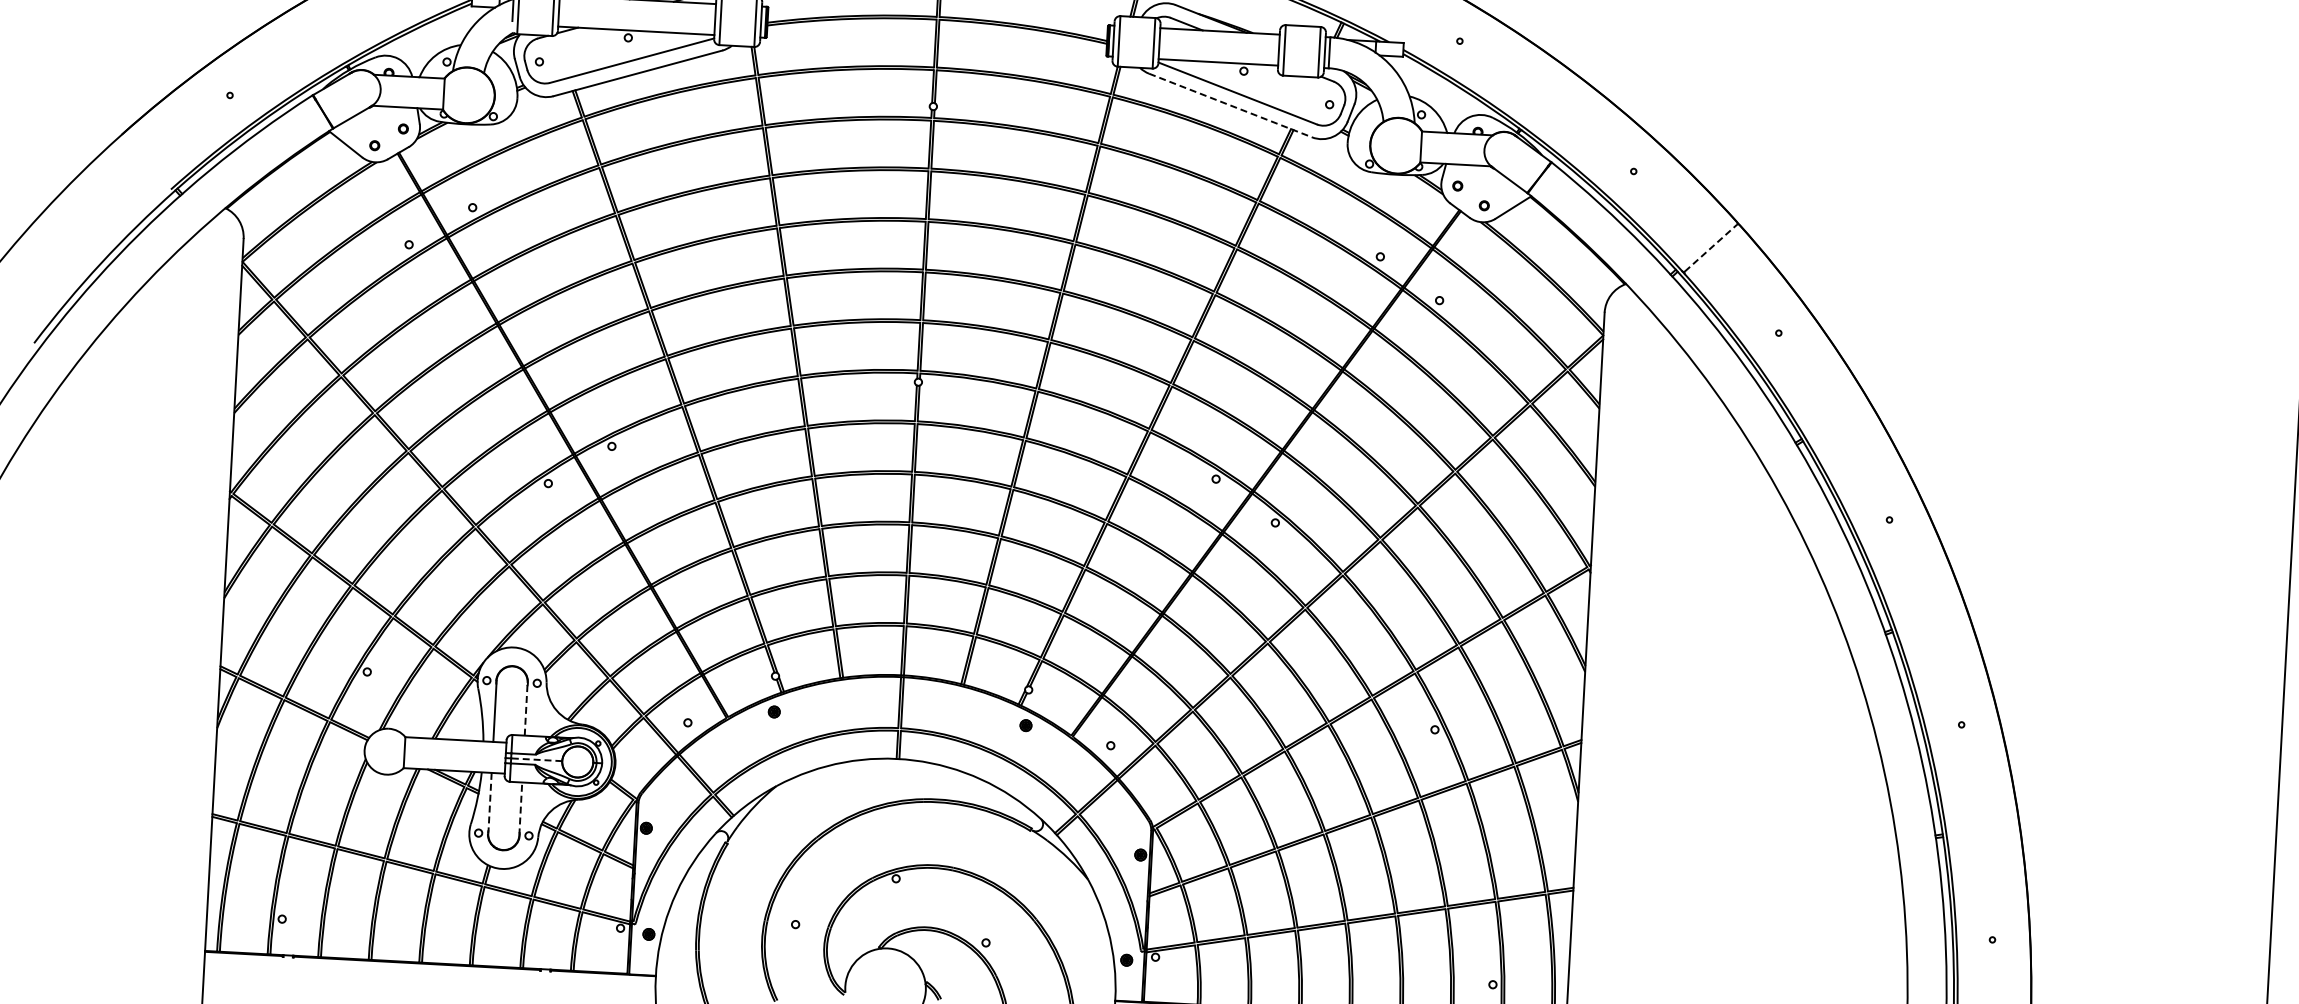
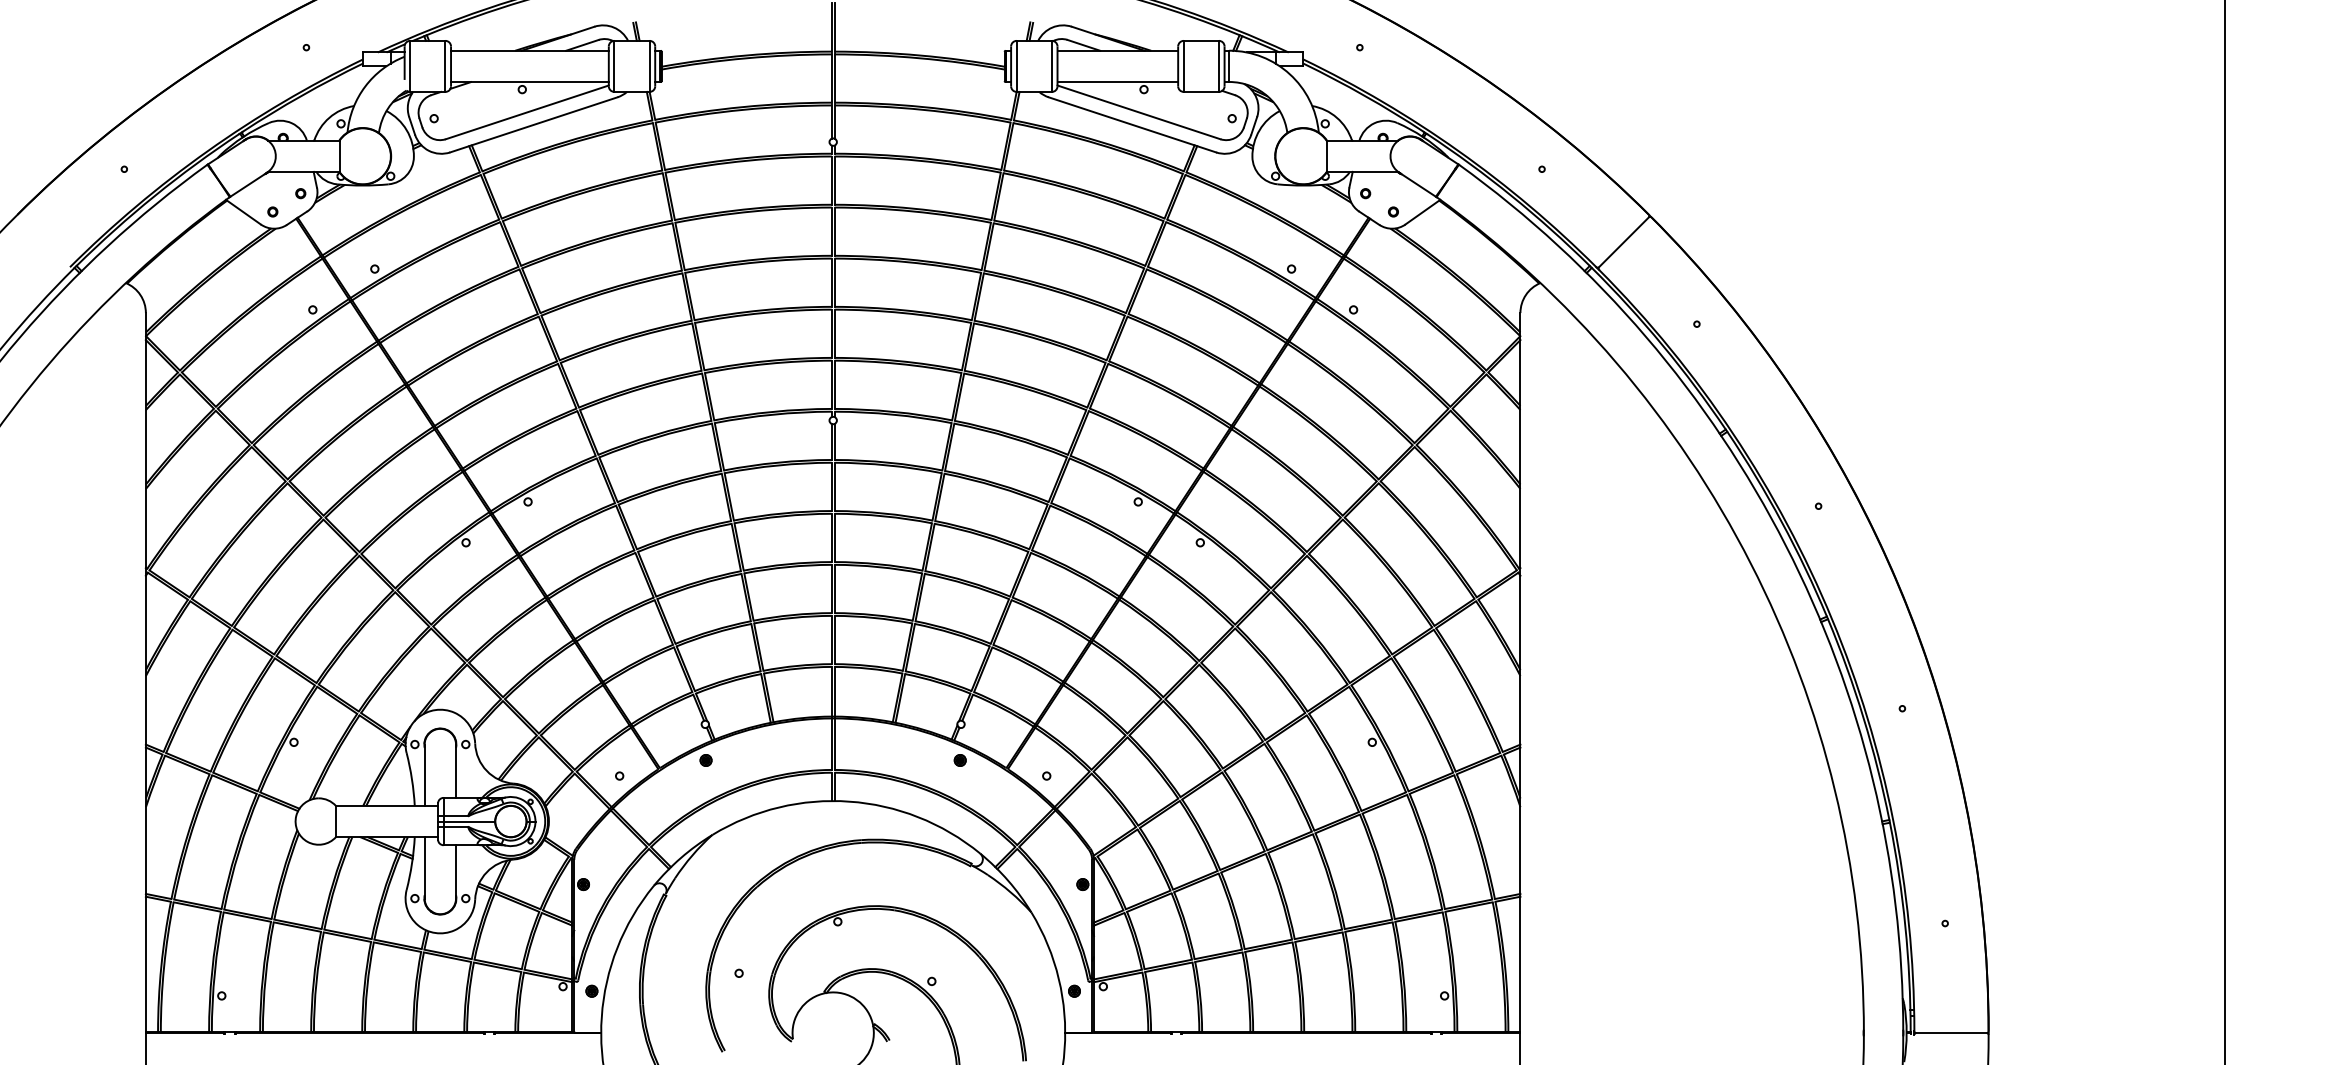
line: (1230, 106) -> (1132, 125), dashed -> solid
line: (1711, 247) -> (1624, 241), dashed -> solid
line: (526, 709) -> (456, 771), dashed -> solid
line: (536, 759) -> (469, 821), dashed -> solid
line: (489, 802) -> (424, 867), dashed -> solid
line: (521, 808) -> (456, 871), dashed -> solid

